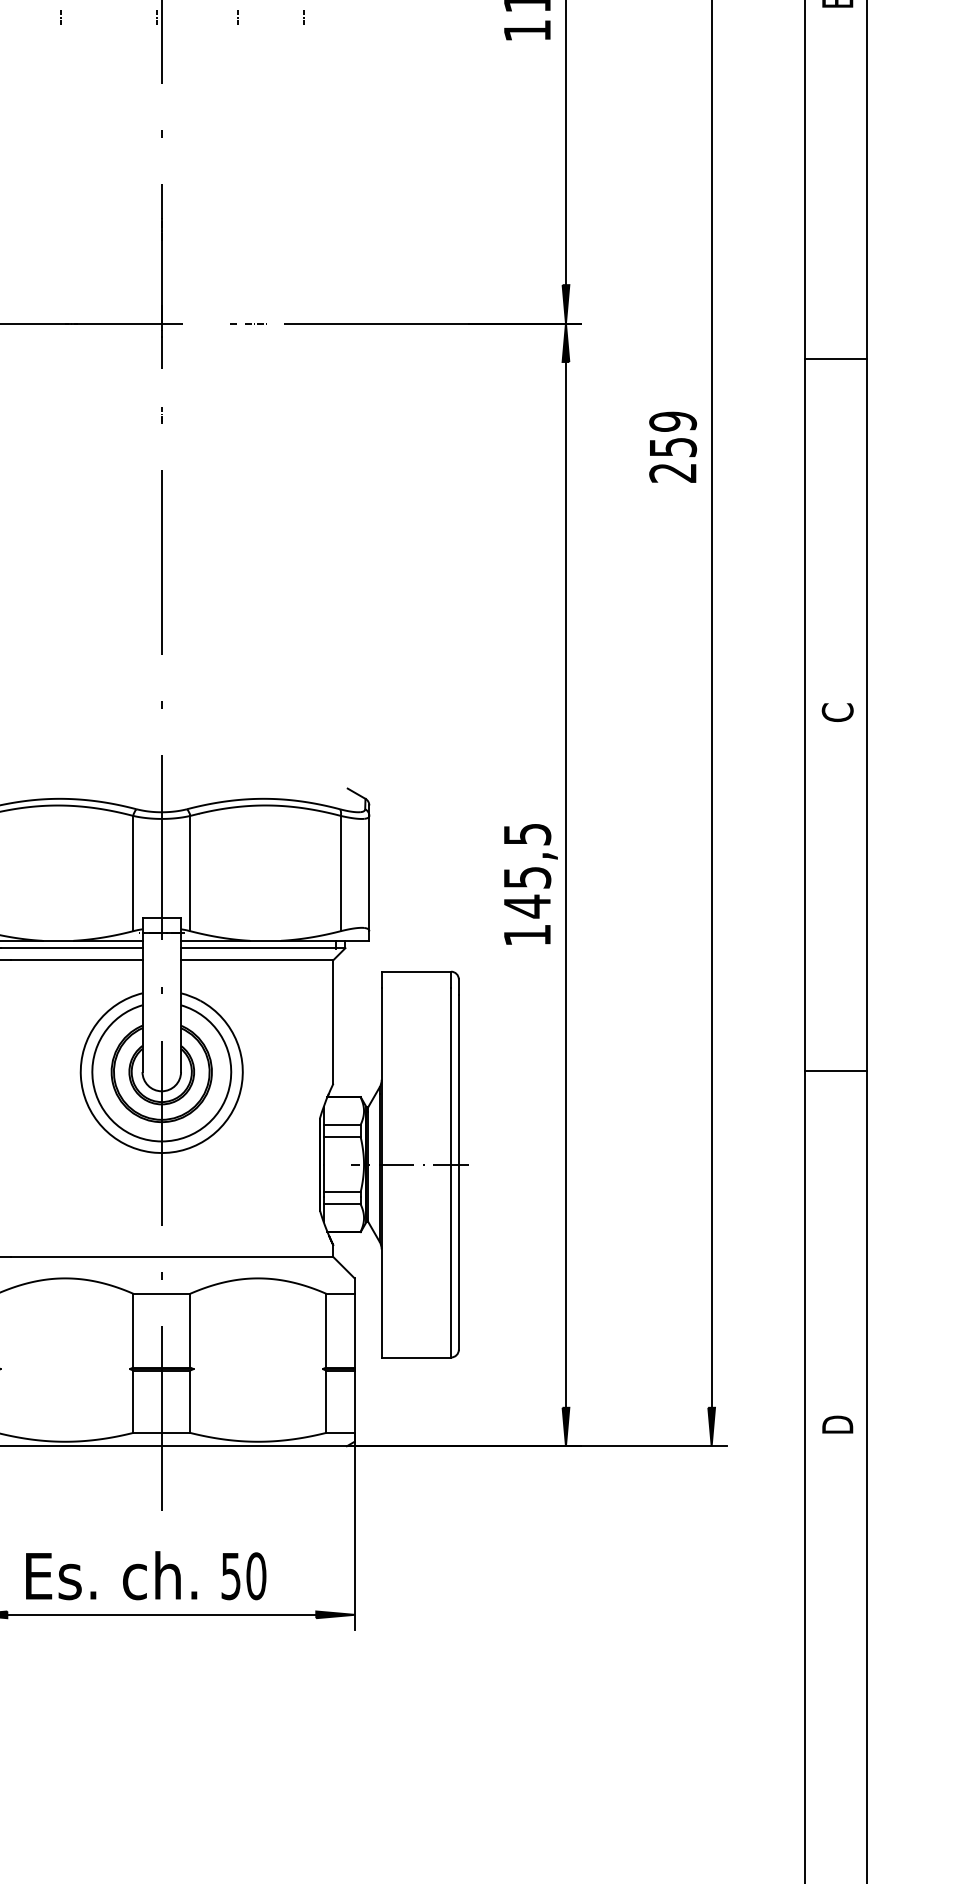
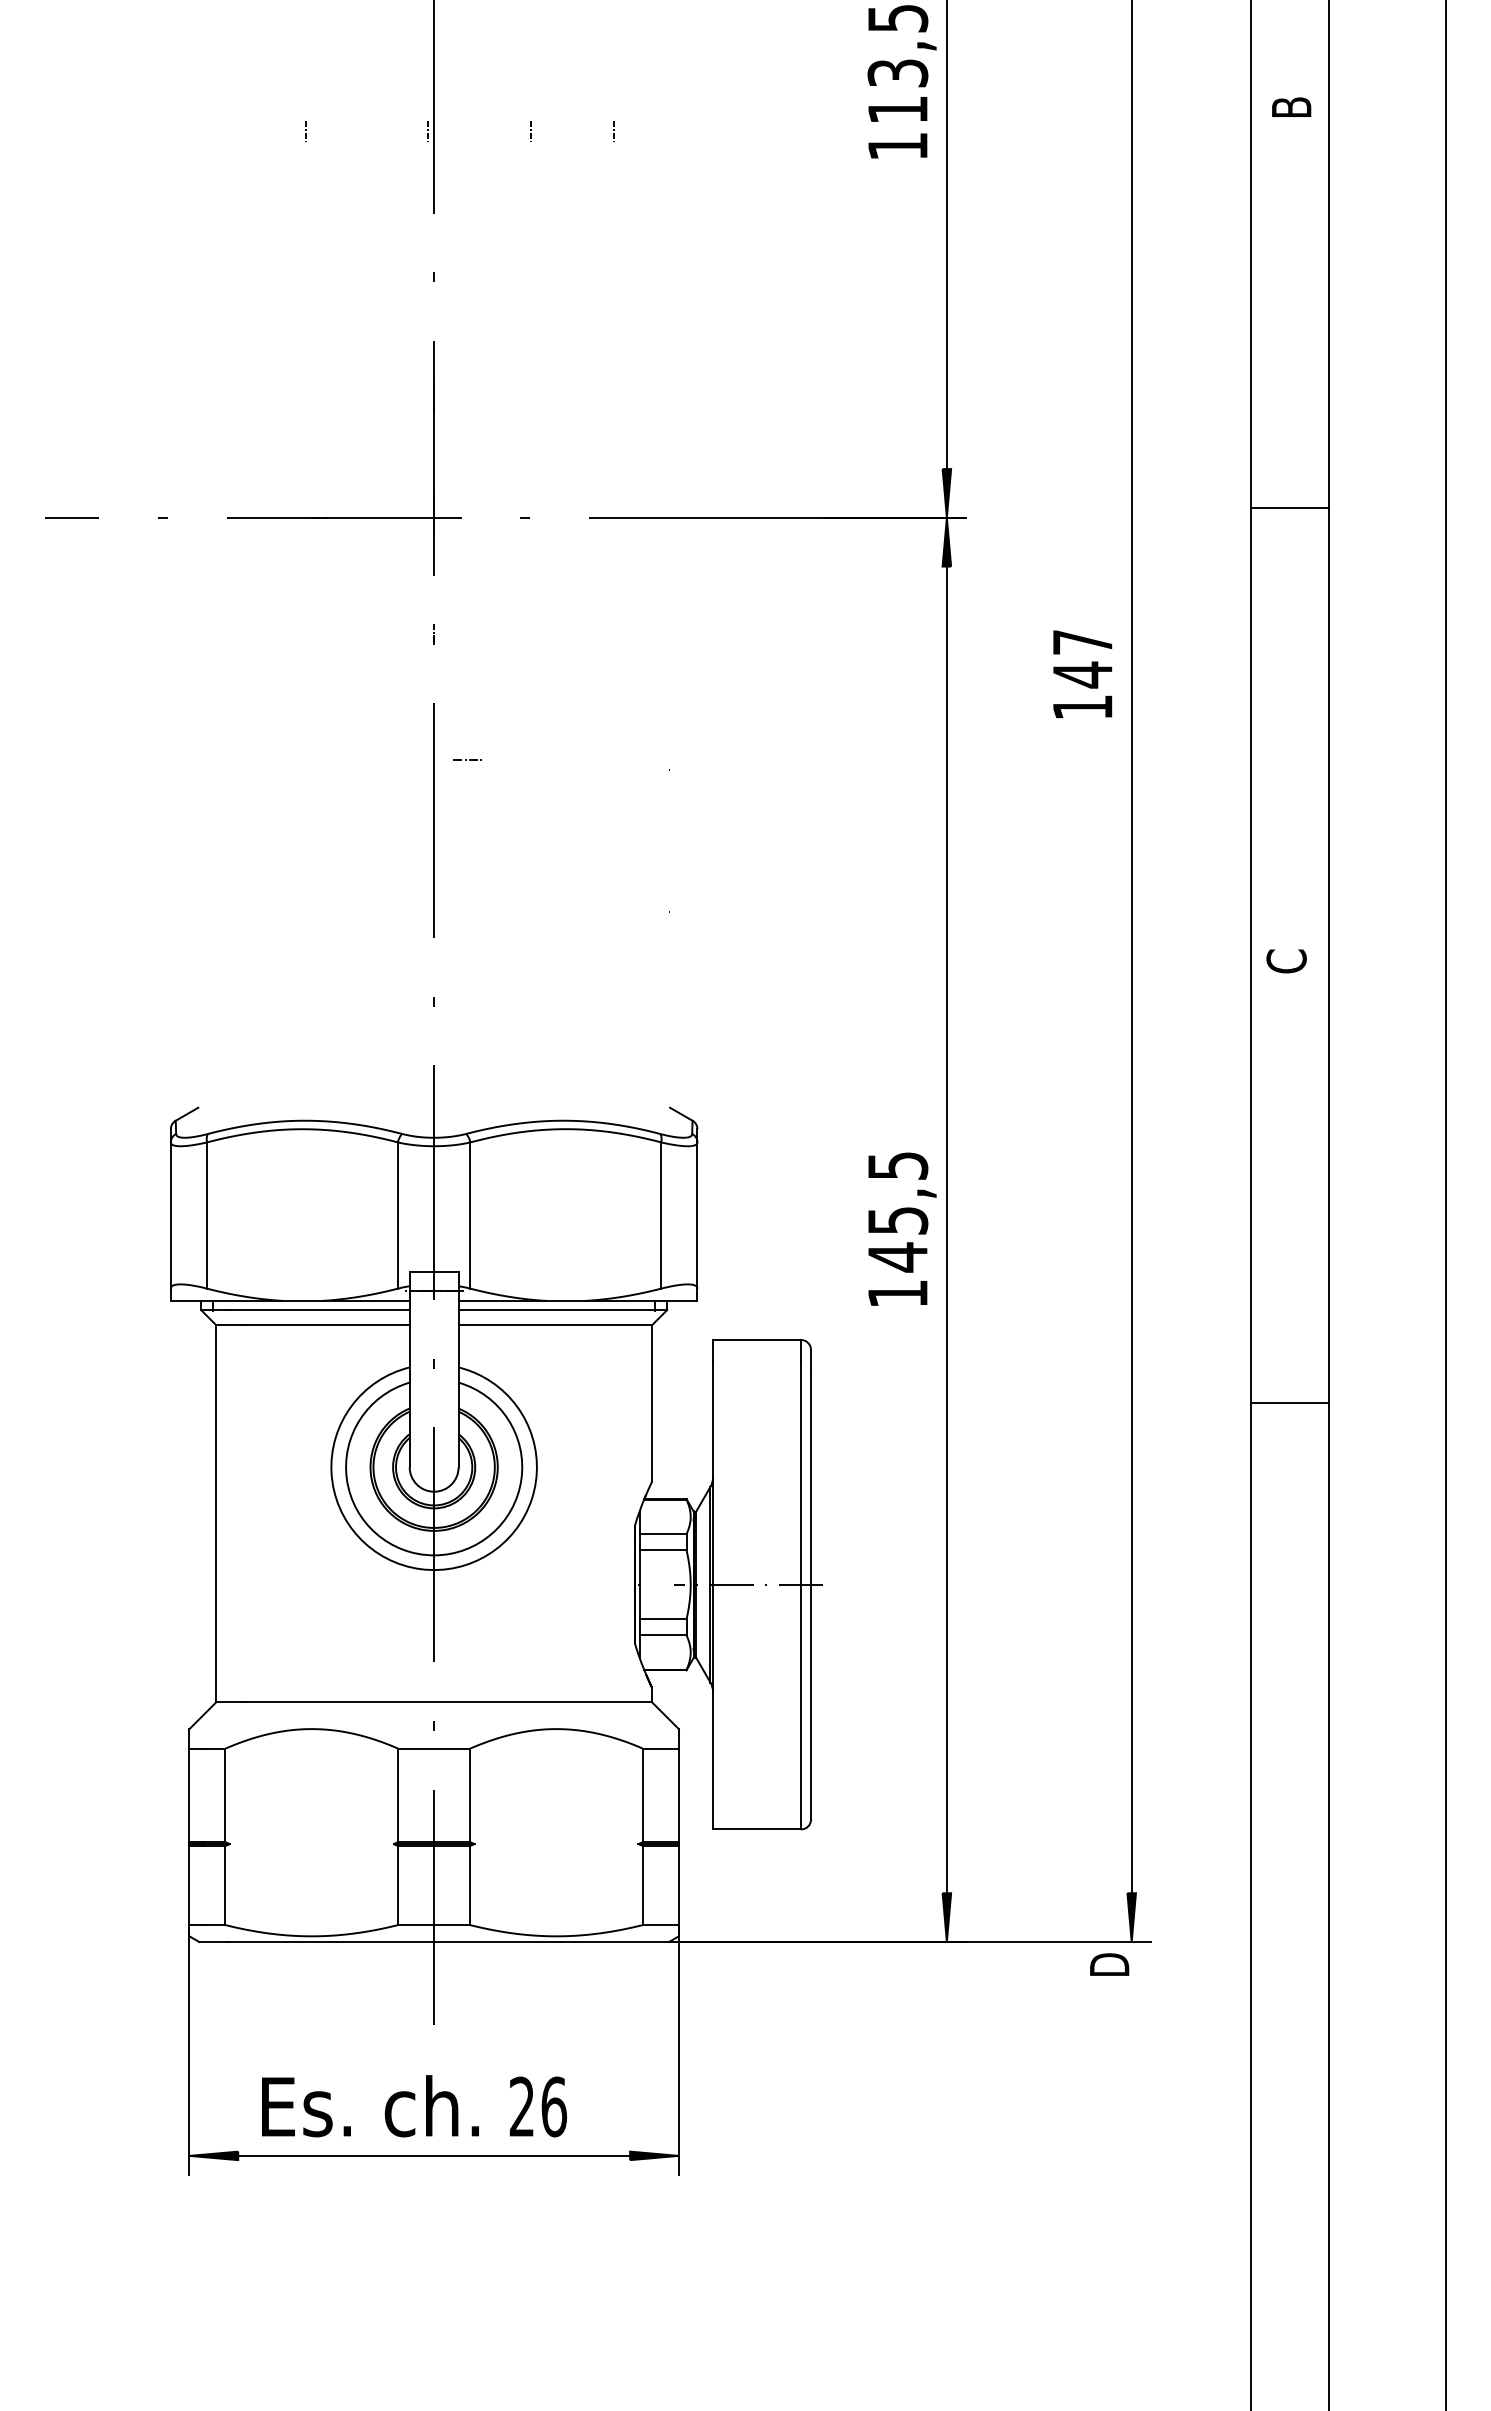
line: (255, 323) -> (466, 759), moved
line: (836, 358) -> (1289, 507), moved
text: (672, 447) -> (1082, 674), 259 -> 147
text: (837, 712) -> (1286, 961), moved
line: (836, 1071) -> (1289, 1402), moved
text: (837, 1424) -> (1109, 1964), moved
text: (244, 1575) -> (538, 2106), 50 -> 26

